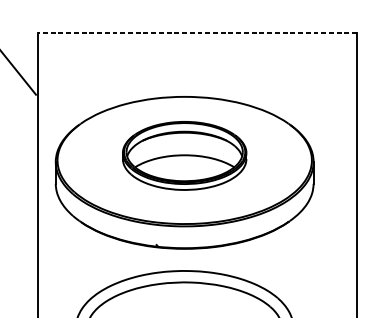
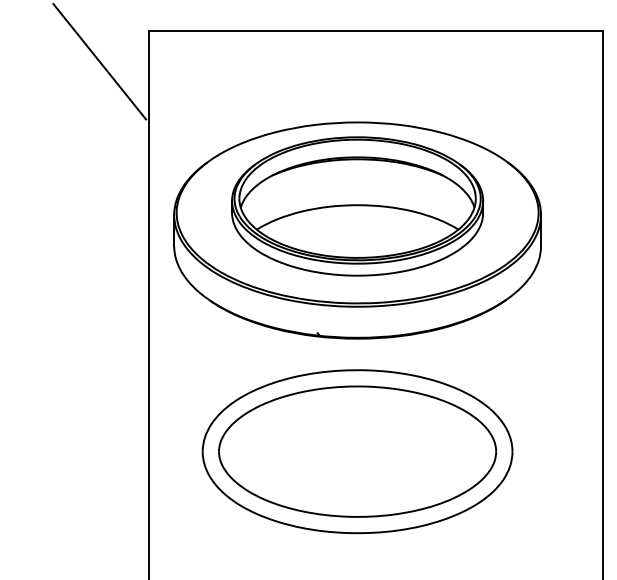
line: (197, 32) -> (375, 30), dashed -> solid
part: (184, 155) -> (357, 206), size x1.43

